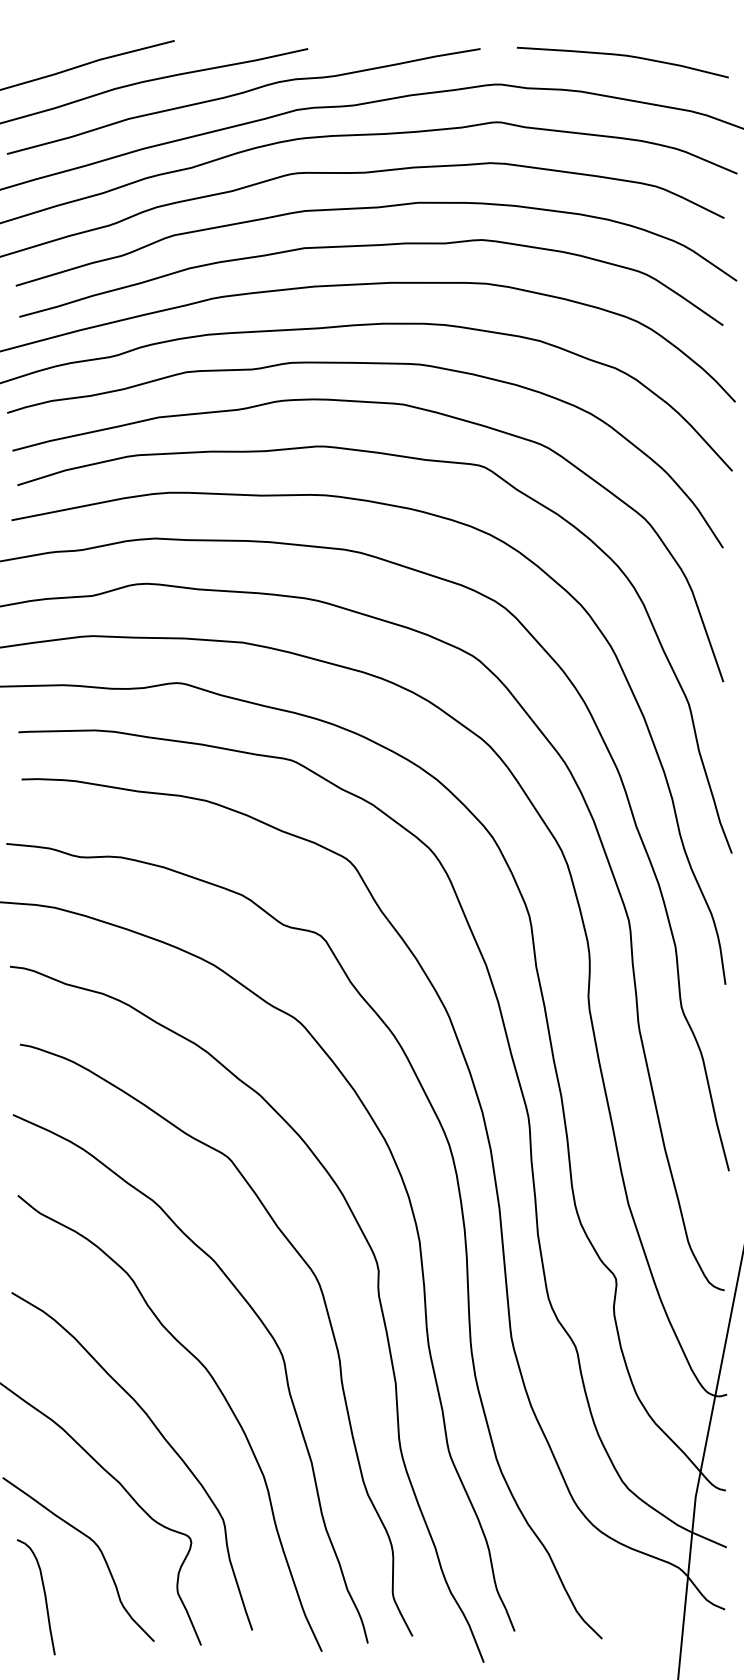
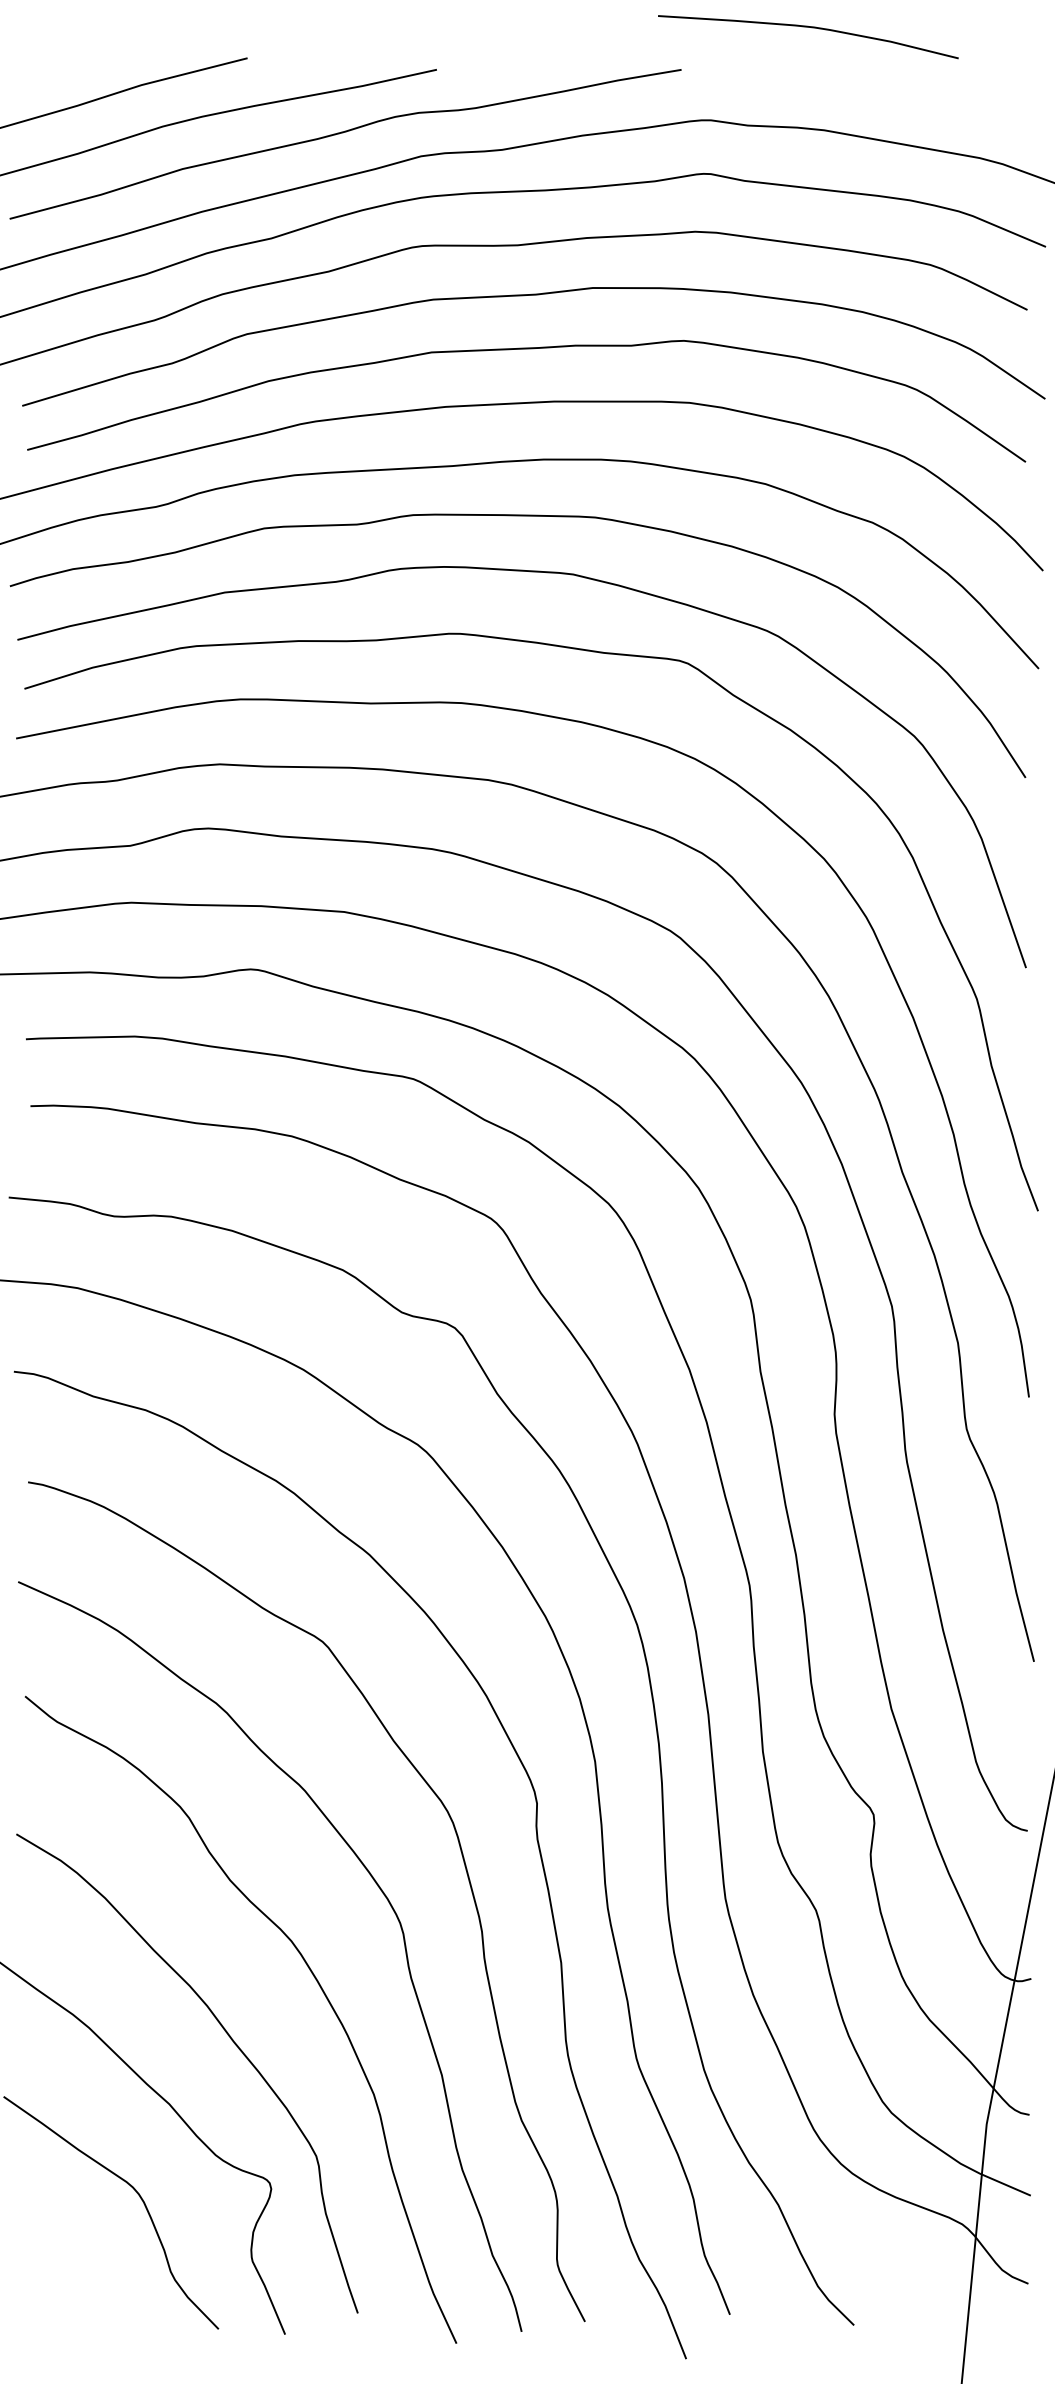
curve: (625, 56) -> (811, 28), moved
curve: (44, 1593) -> (62, 2261), removed

